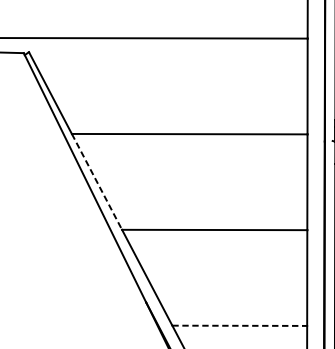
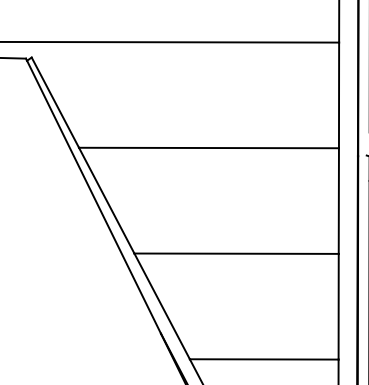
line: (96, 181) -> (106, 200), dashed -> solid
line: (240, 325) -> (264, 359), dashed -> solid

